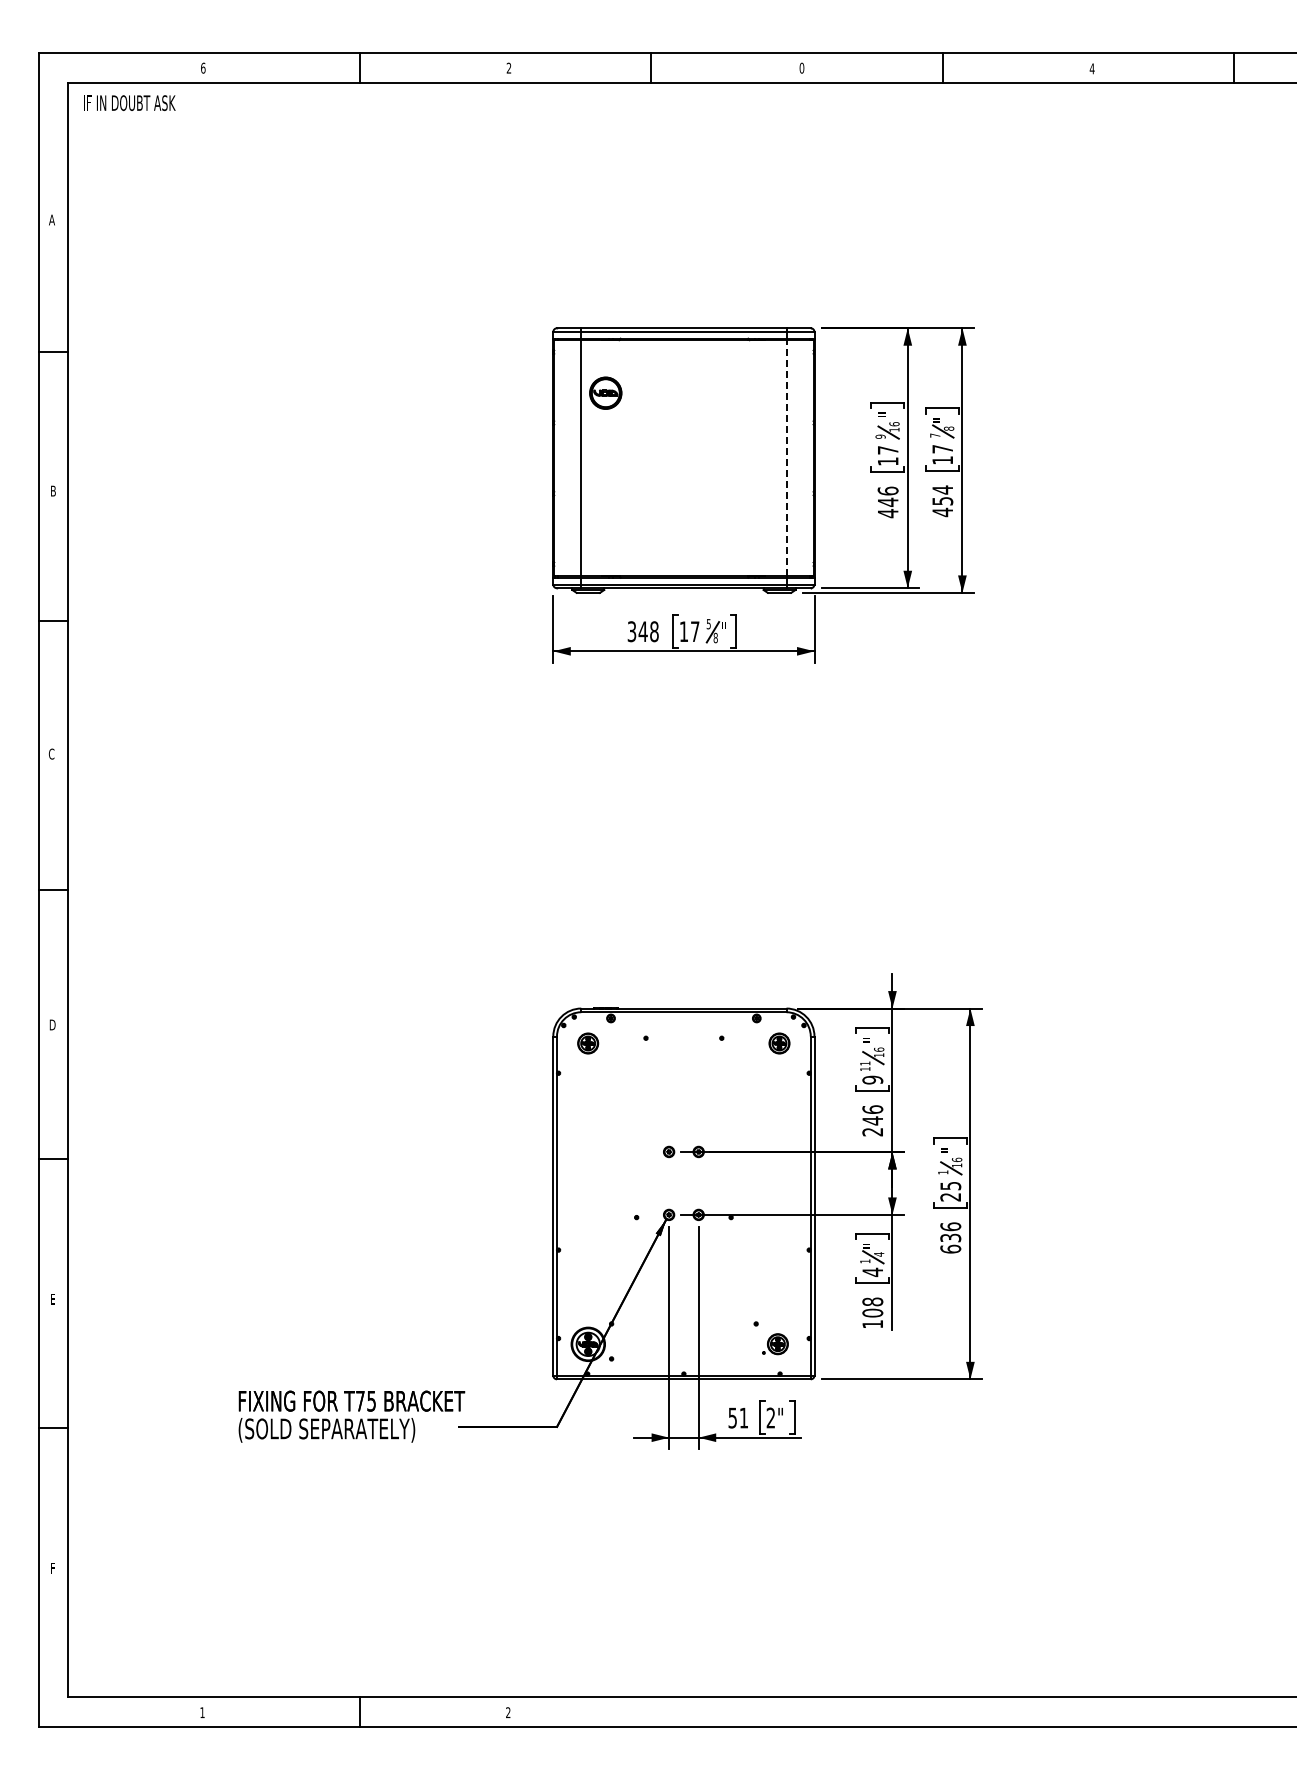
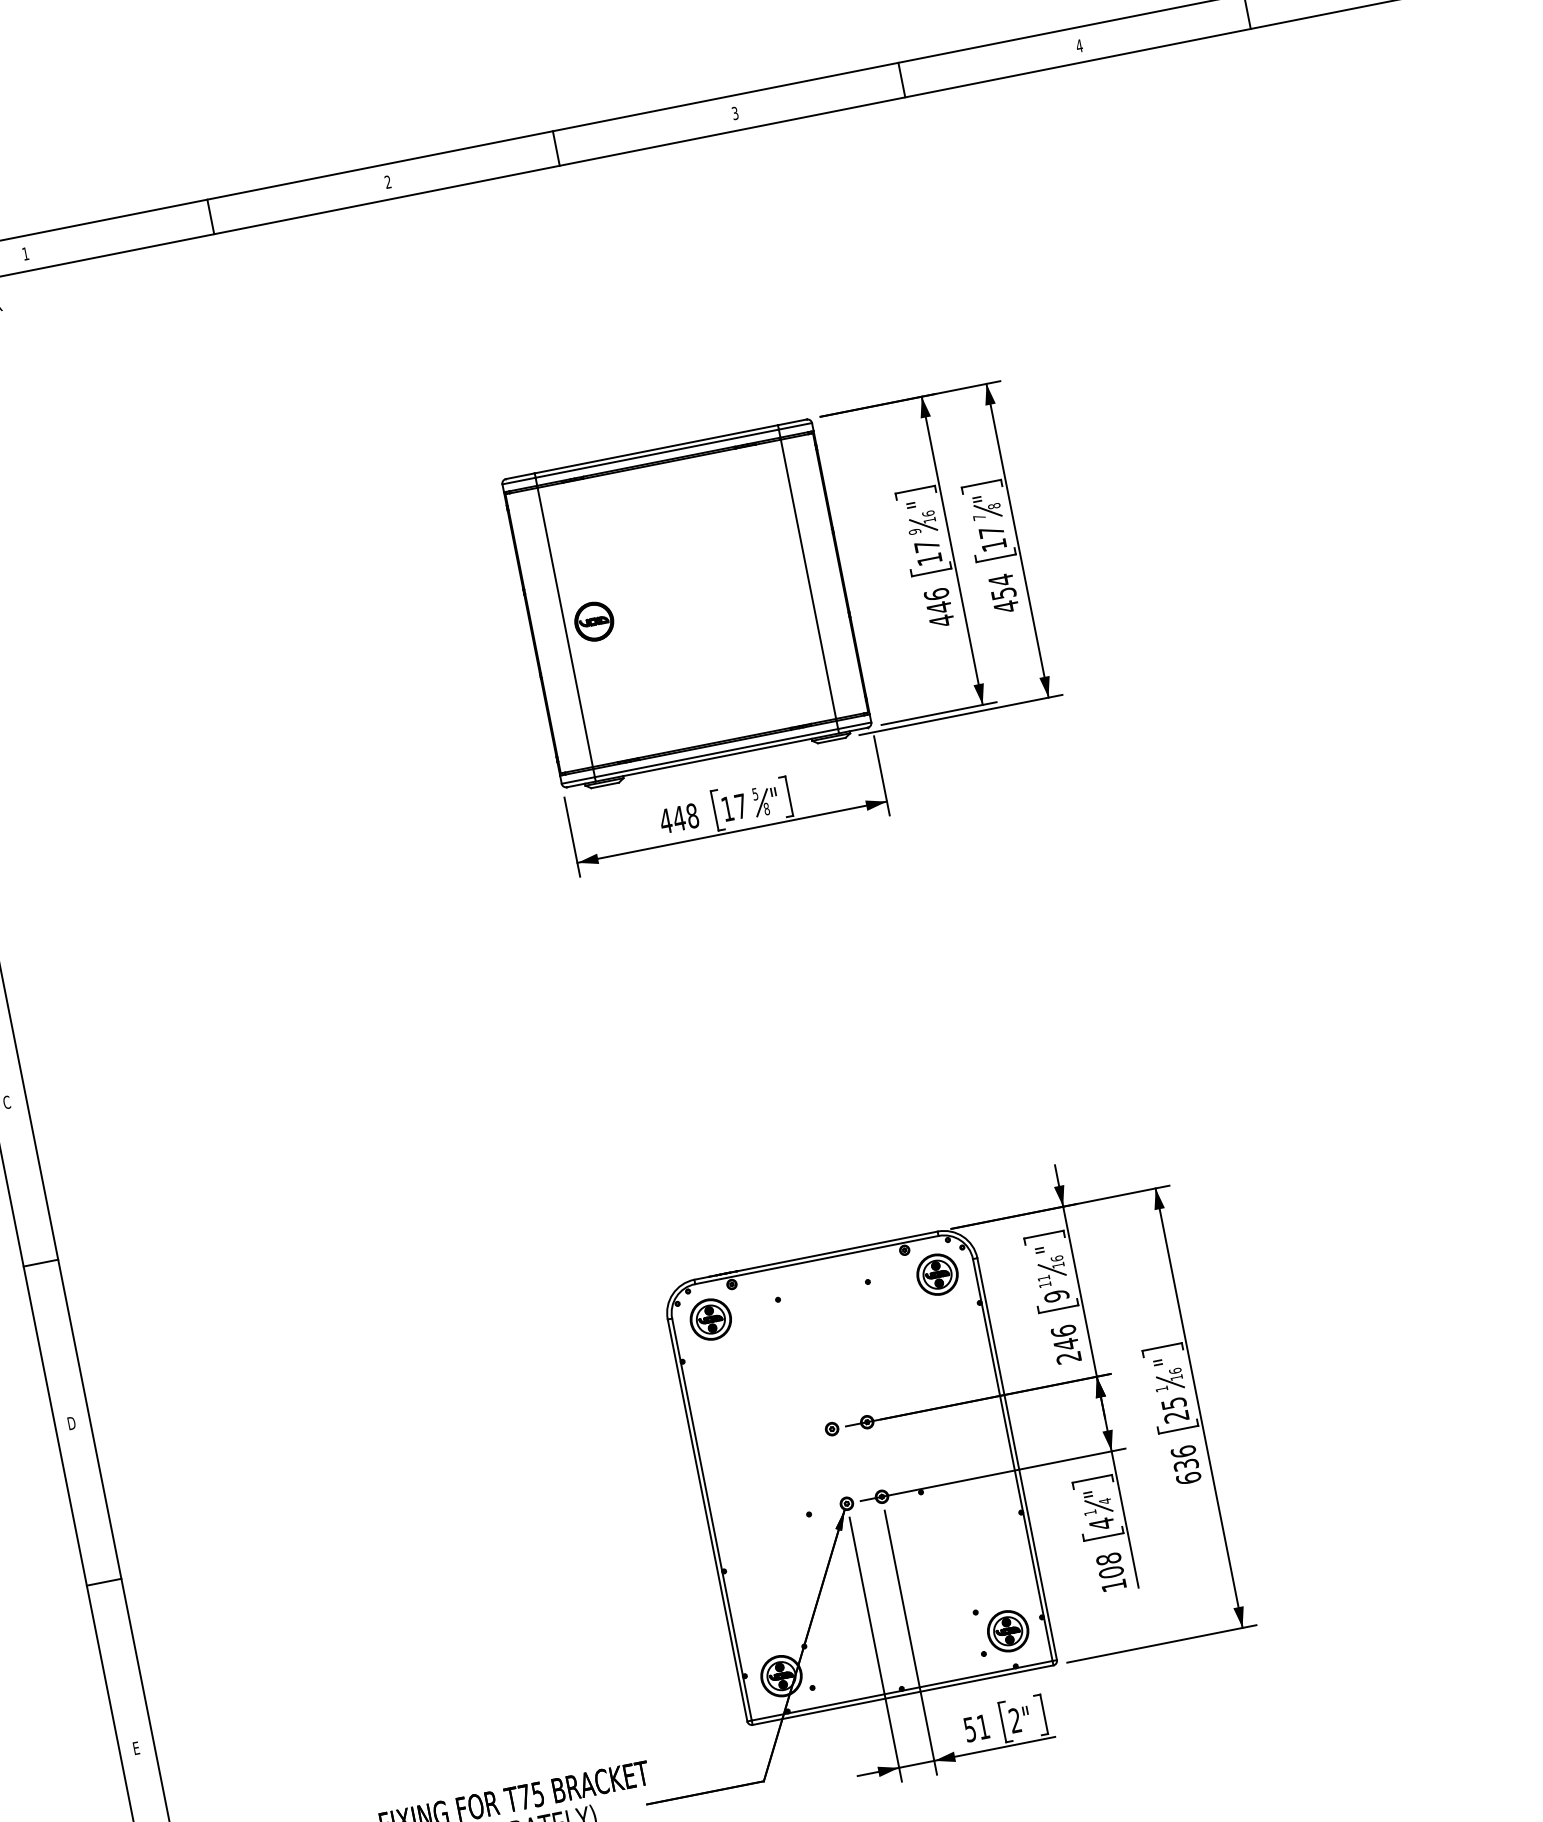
text: (203, 67) -> (25, 253), 6 -> 1
text: (801, 67) -> (734, 112), 0 -> 3
part: (605, 392) -> (593, 620), moved
line: (786, 458) -> (808, 579), dashed -> solid
text: (631, 631) -> (665, 821), 348 -> 448
part: (587, 1043) -> (709, 1319), size x1.67
part: (779, 1043) -> (937, 1274), size x1.67
part: (775, 1343) -> (1003, 1631), size x1.67

